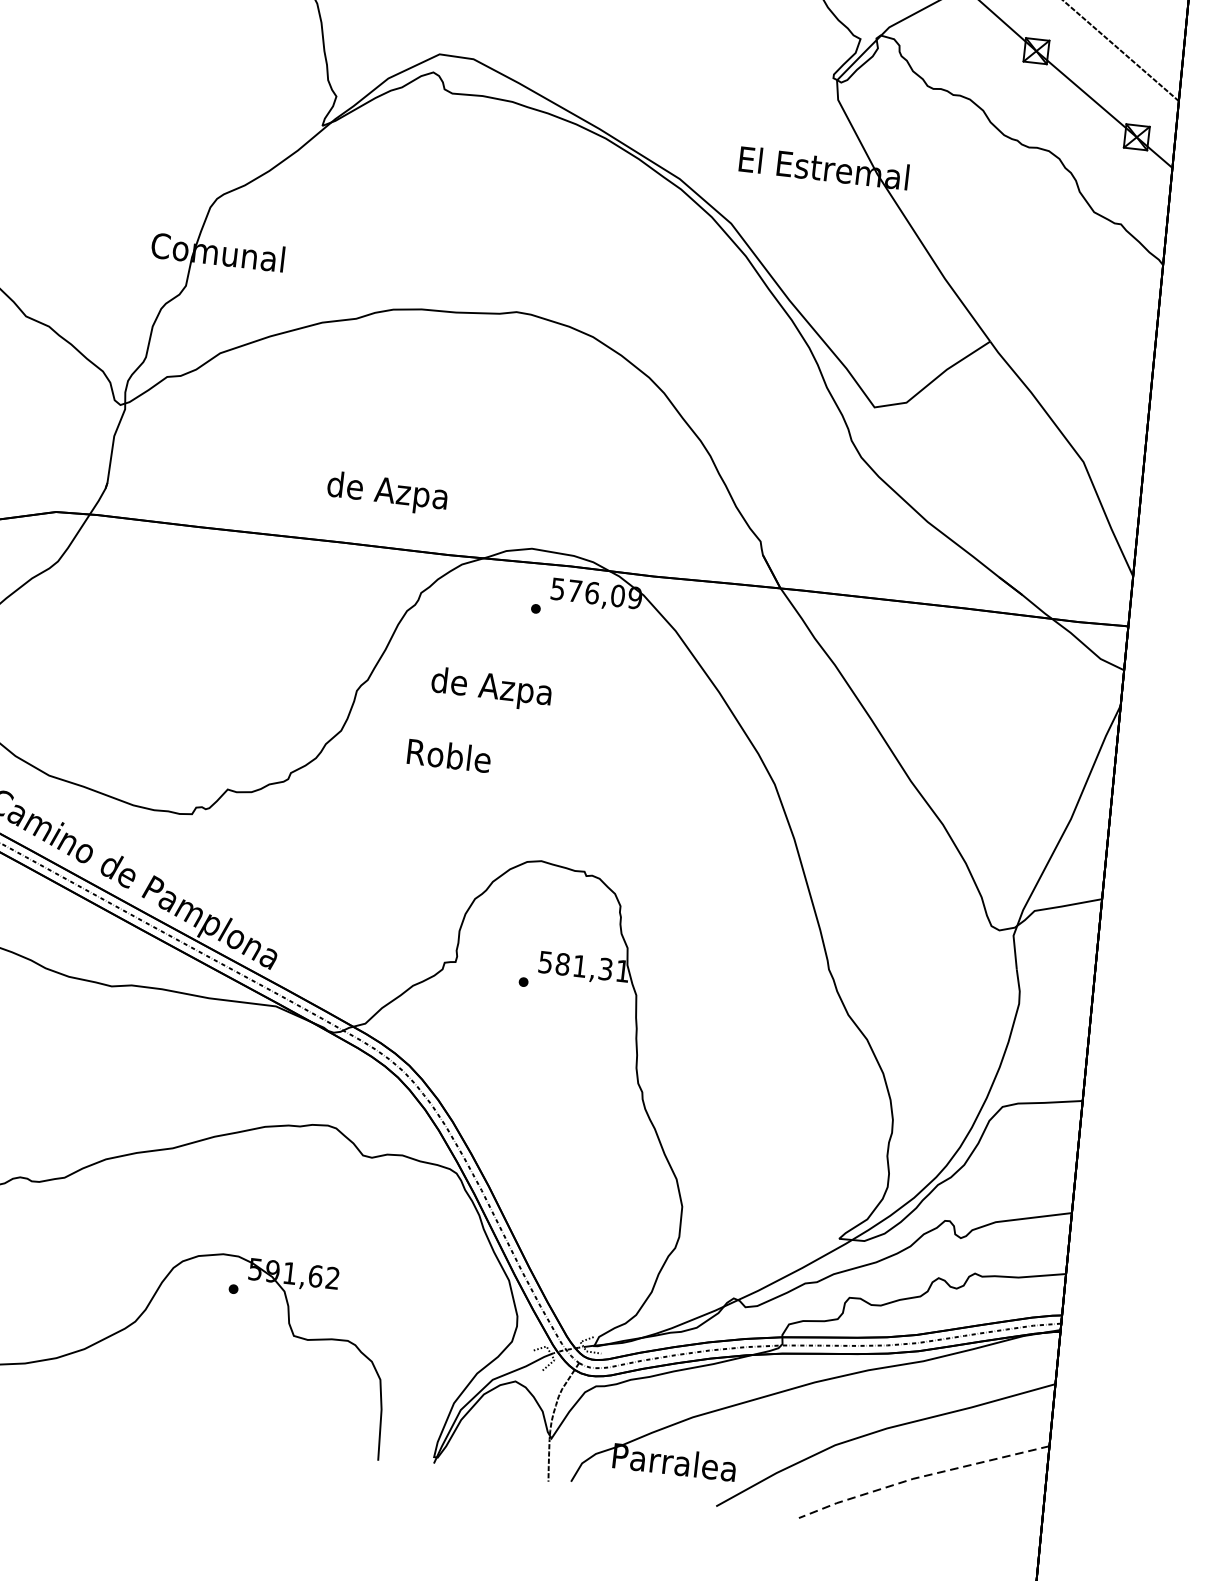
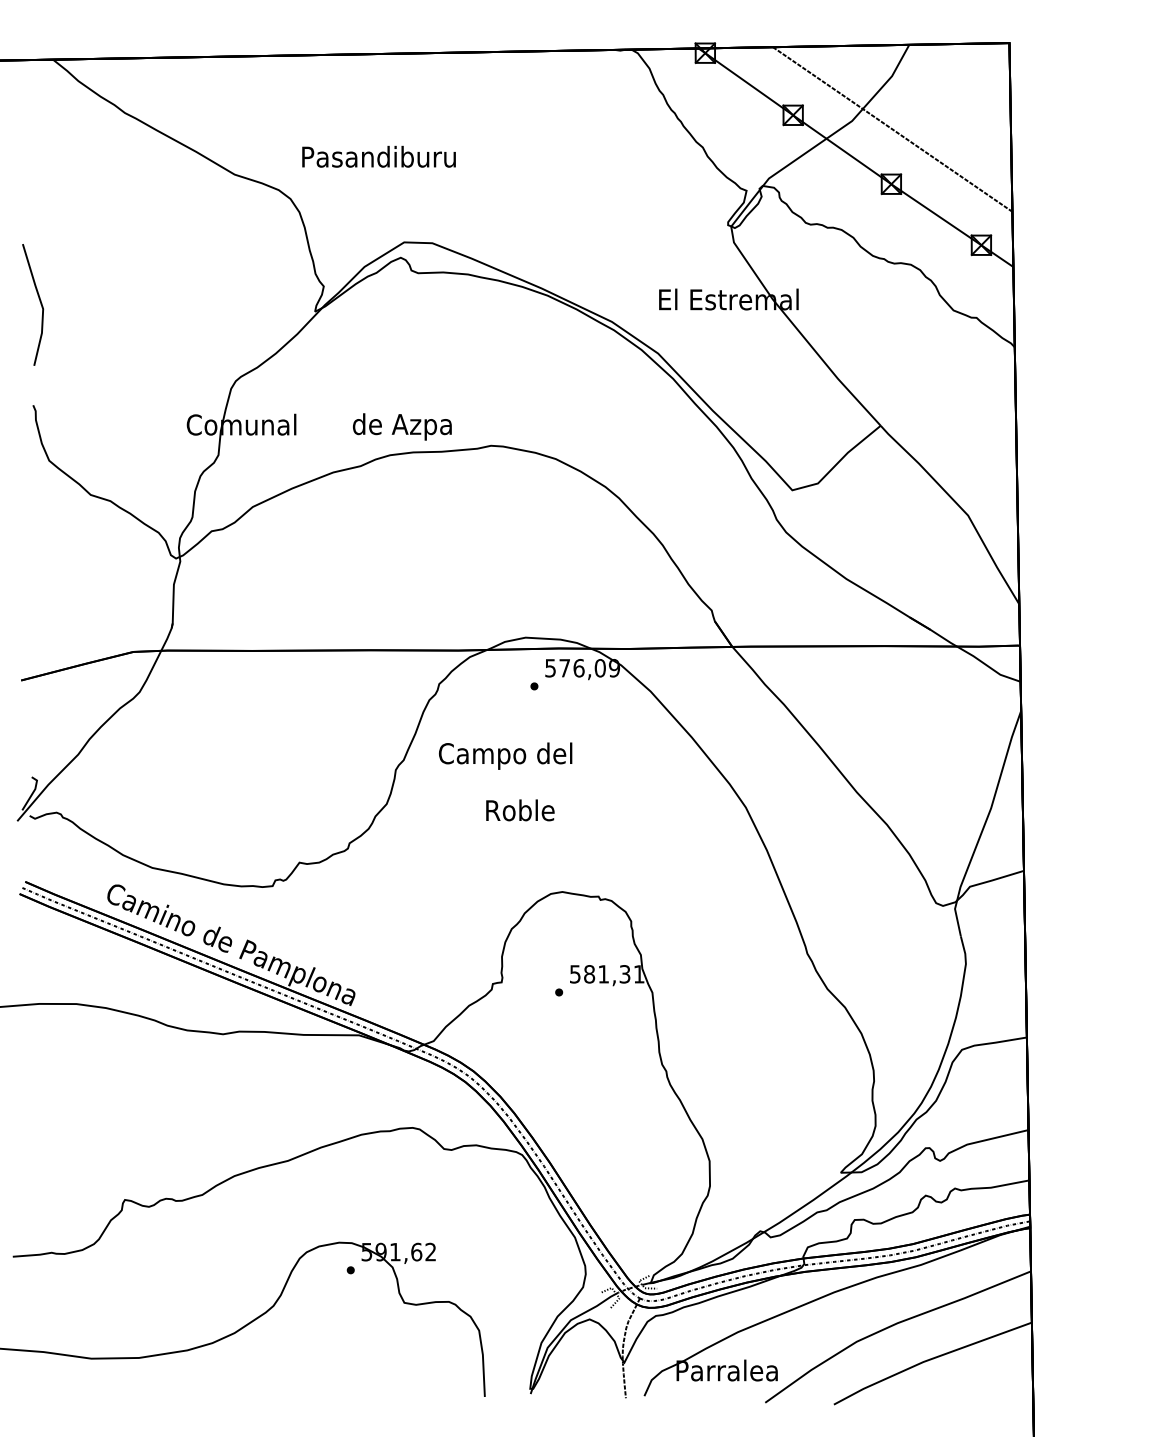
text: (387, 492) -> (402, 426), moved
text: (491, 688) -> (505, 755), de Azpa -> Campo del
text: (449, 755) -> (520, 810), moved
line: (920, 1476) -> (929, 1359), dashed -> solid

